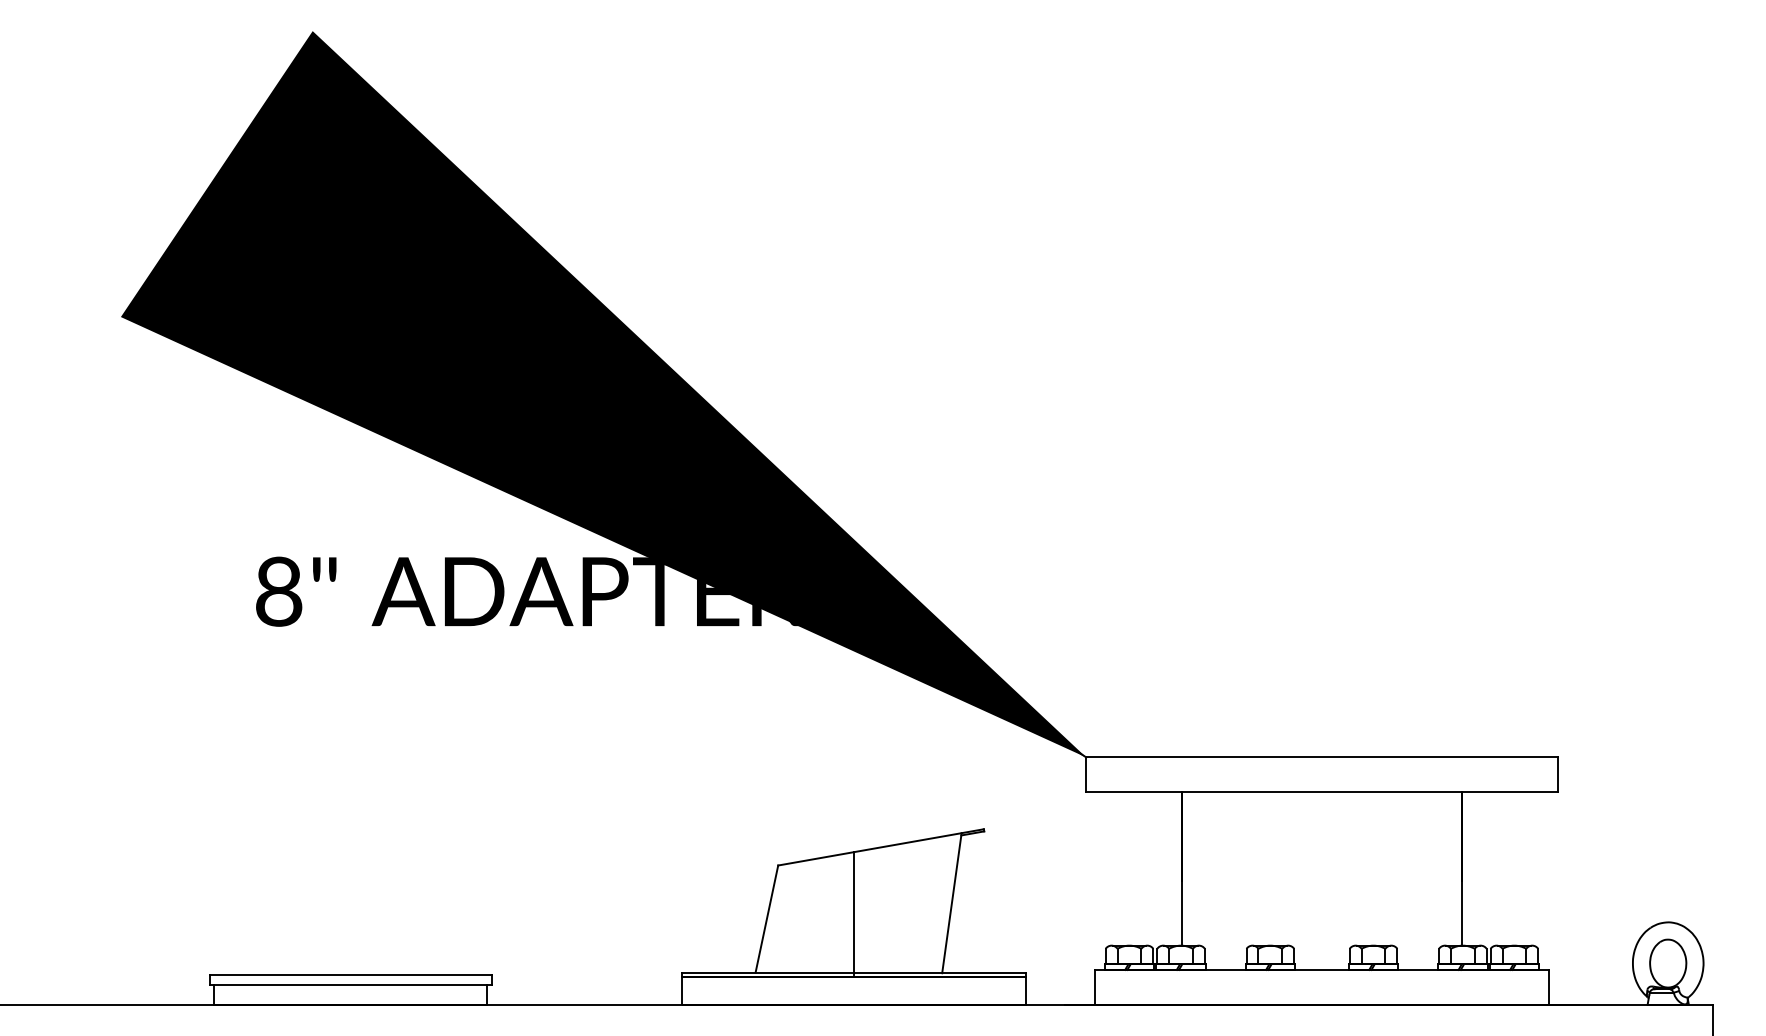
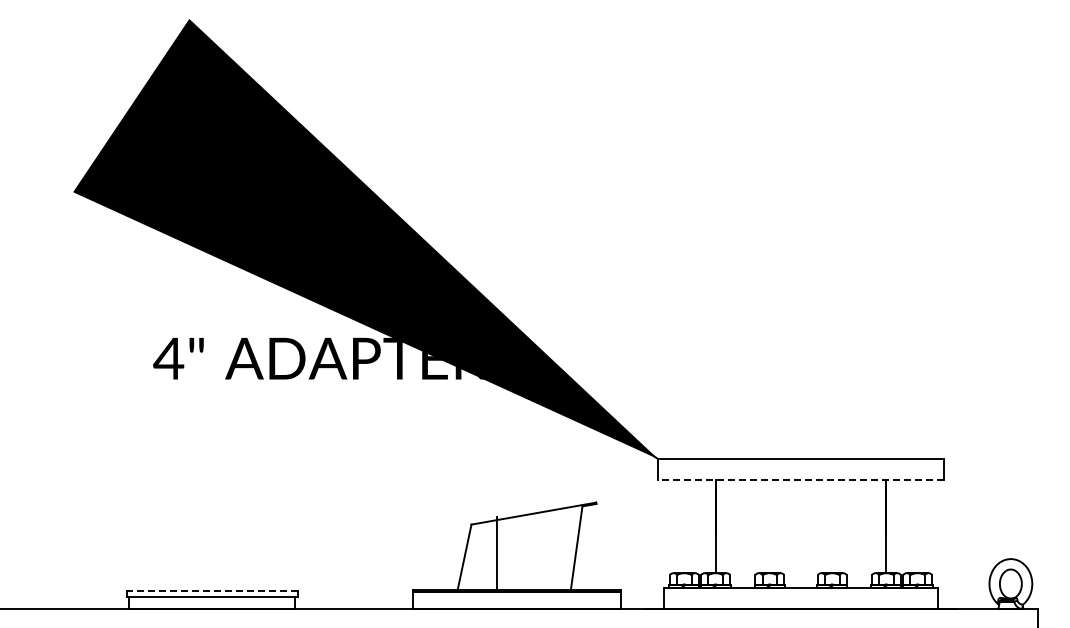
text: (278, 591) -> (168, 358), 8" -> 4"
line: (1322, 792) -> (801, 480), solid -> dashed
line: (854, 913) -> (497, 553), moved
line: (349, 975) -> (211, 591), solid -> dashed

